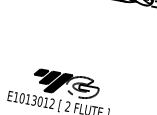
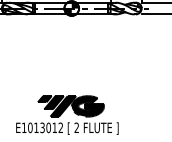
fill: (82, 87) -> (87, 106), added

